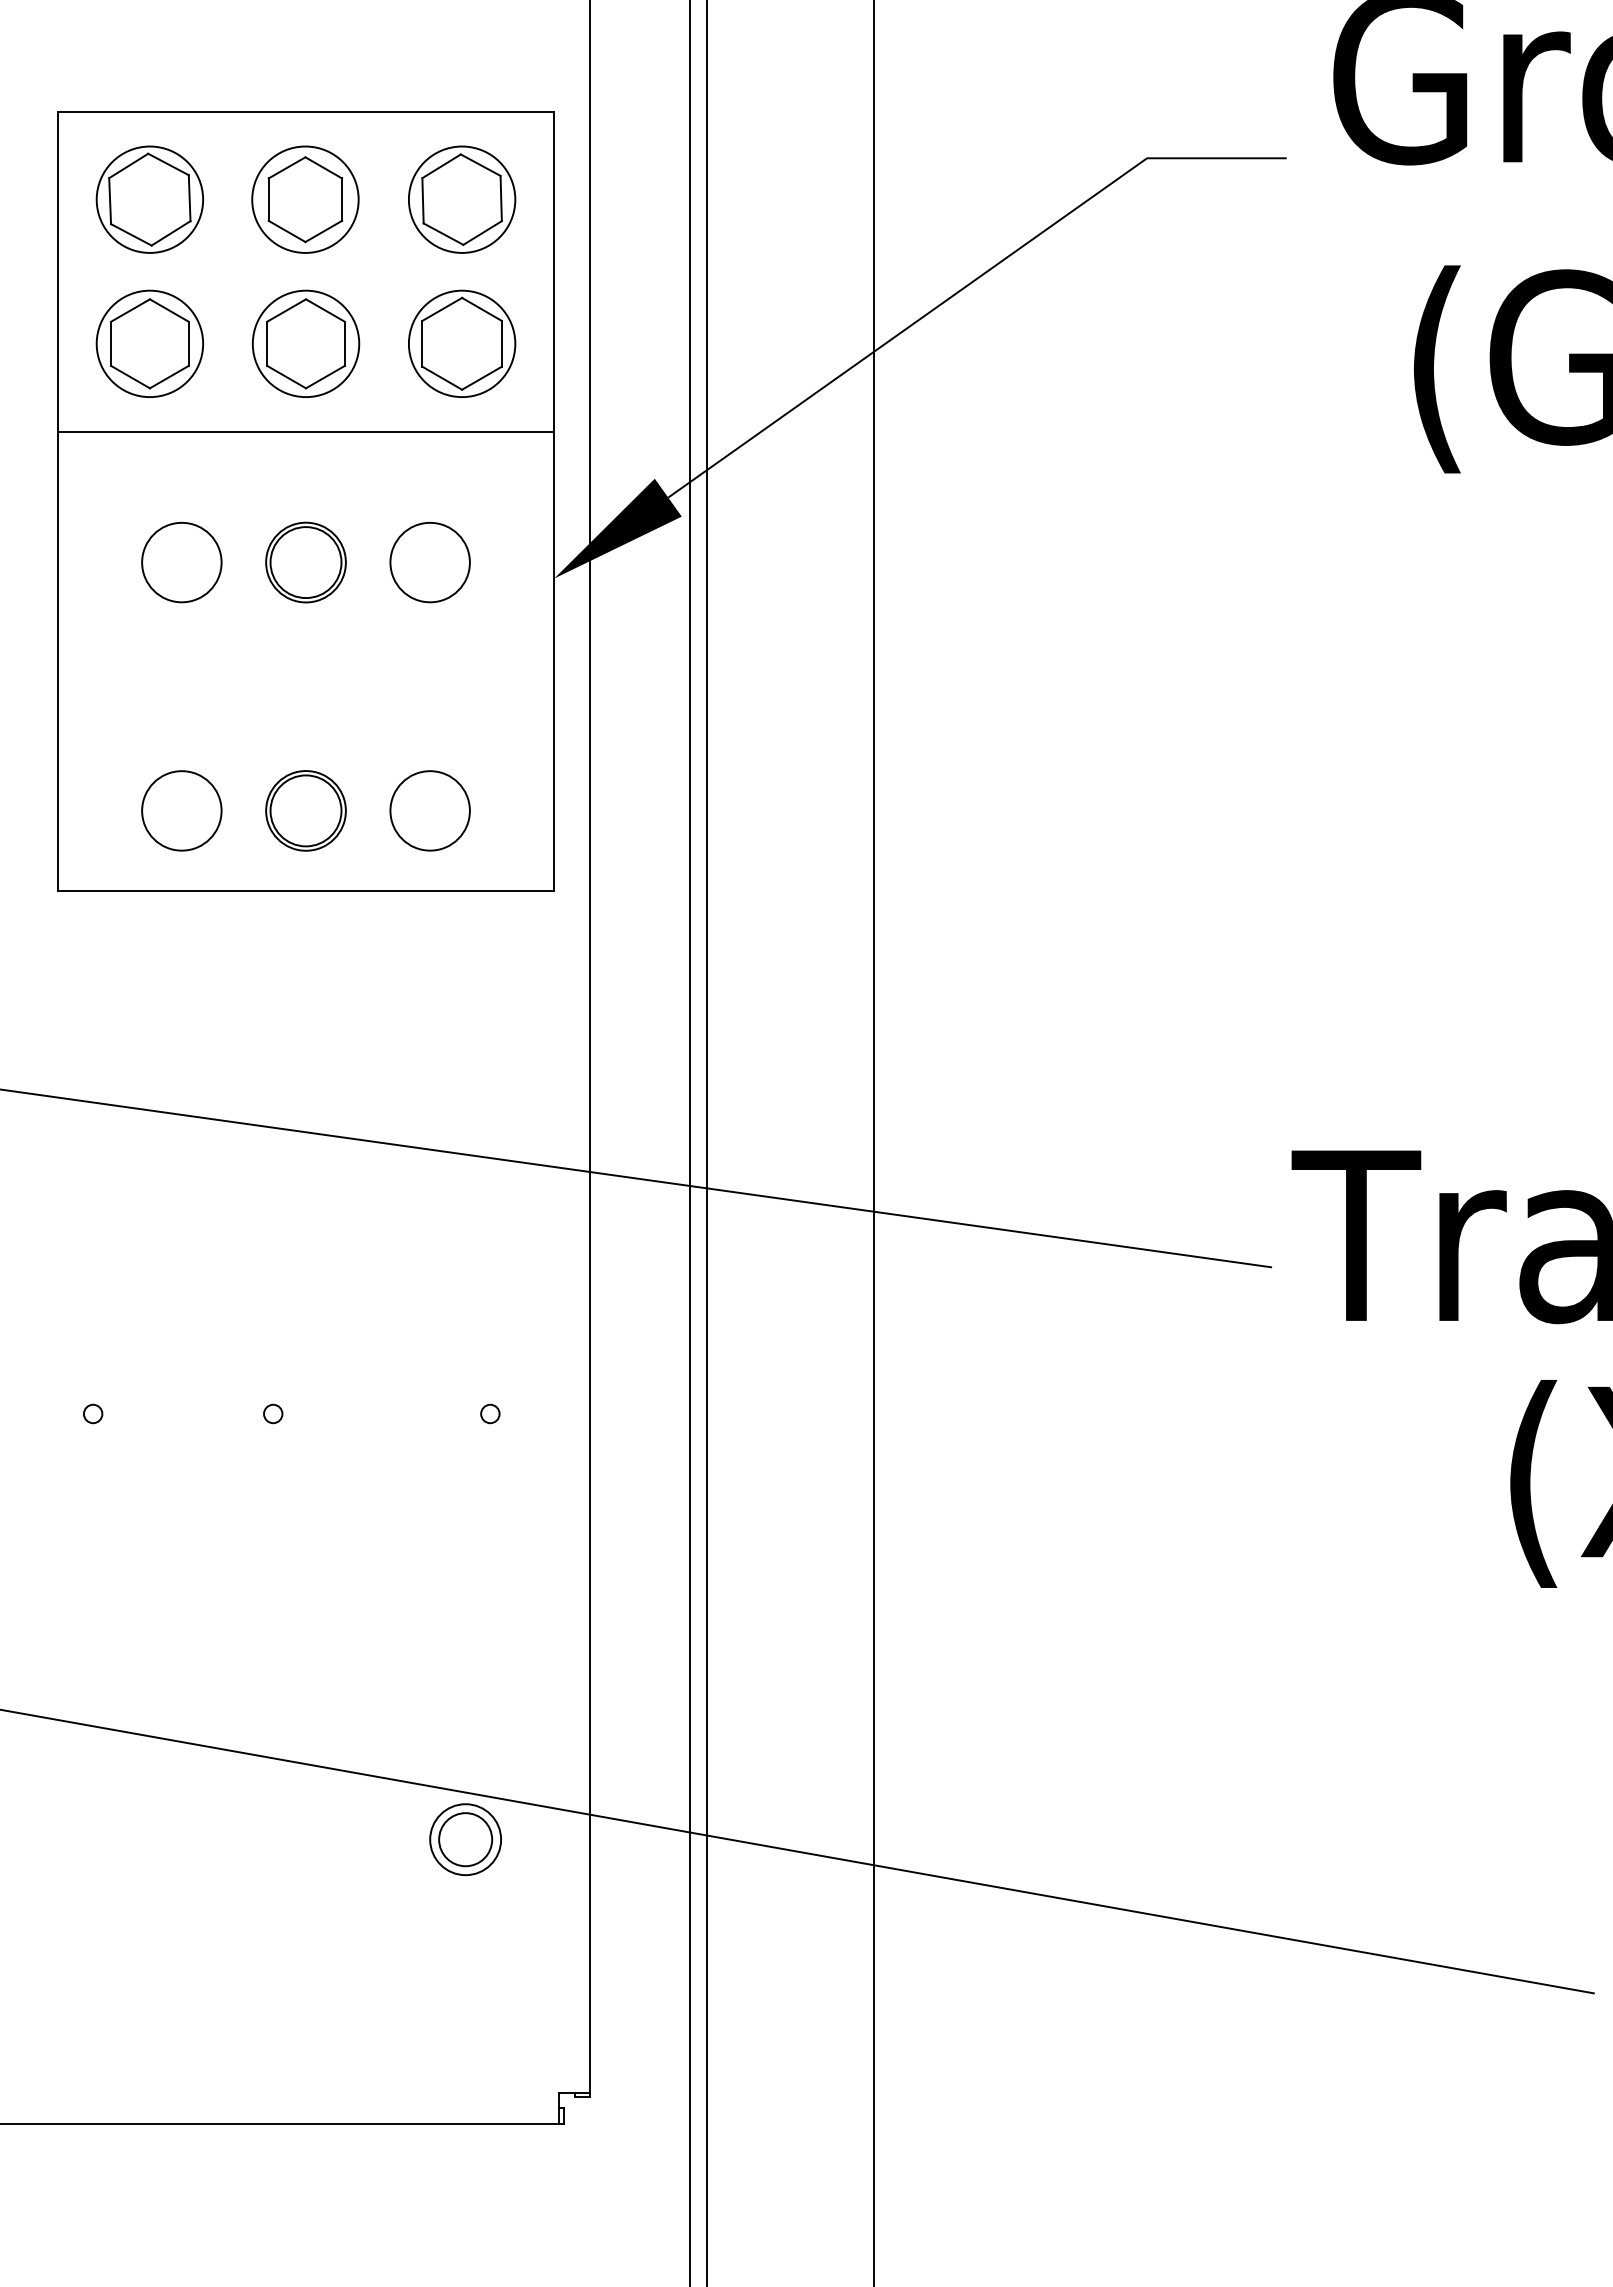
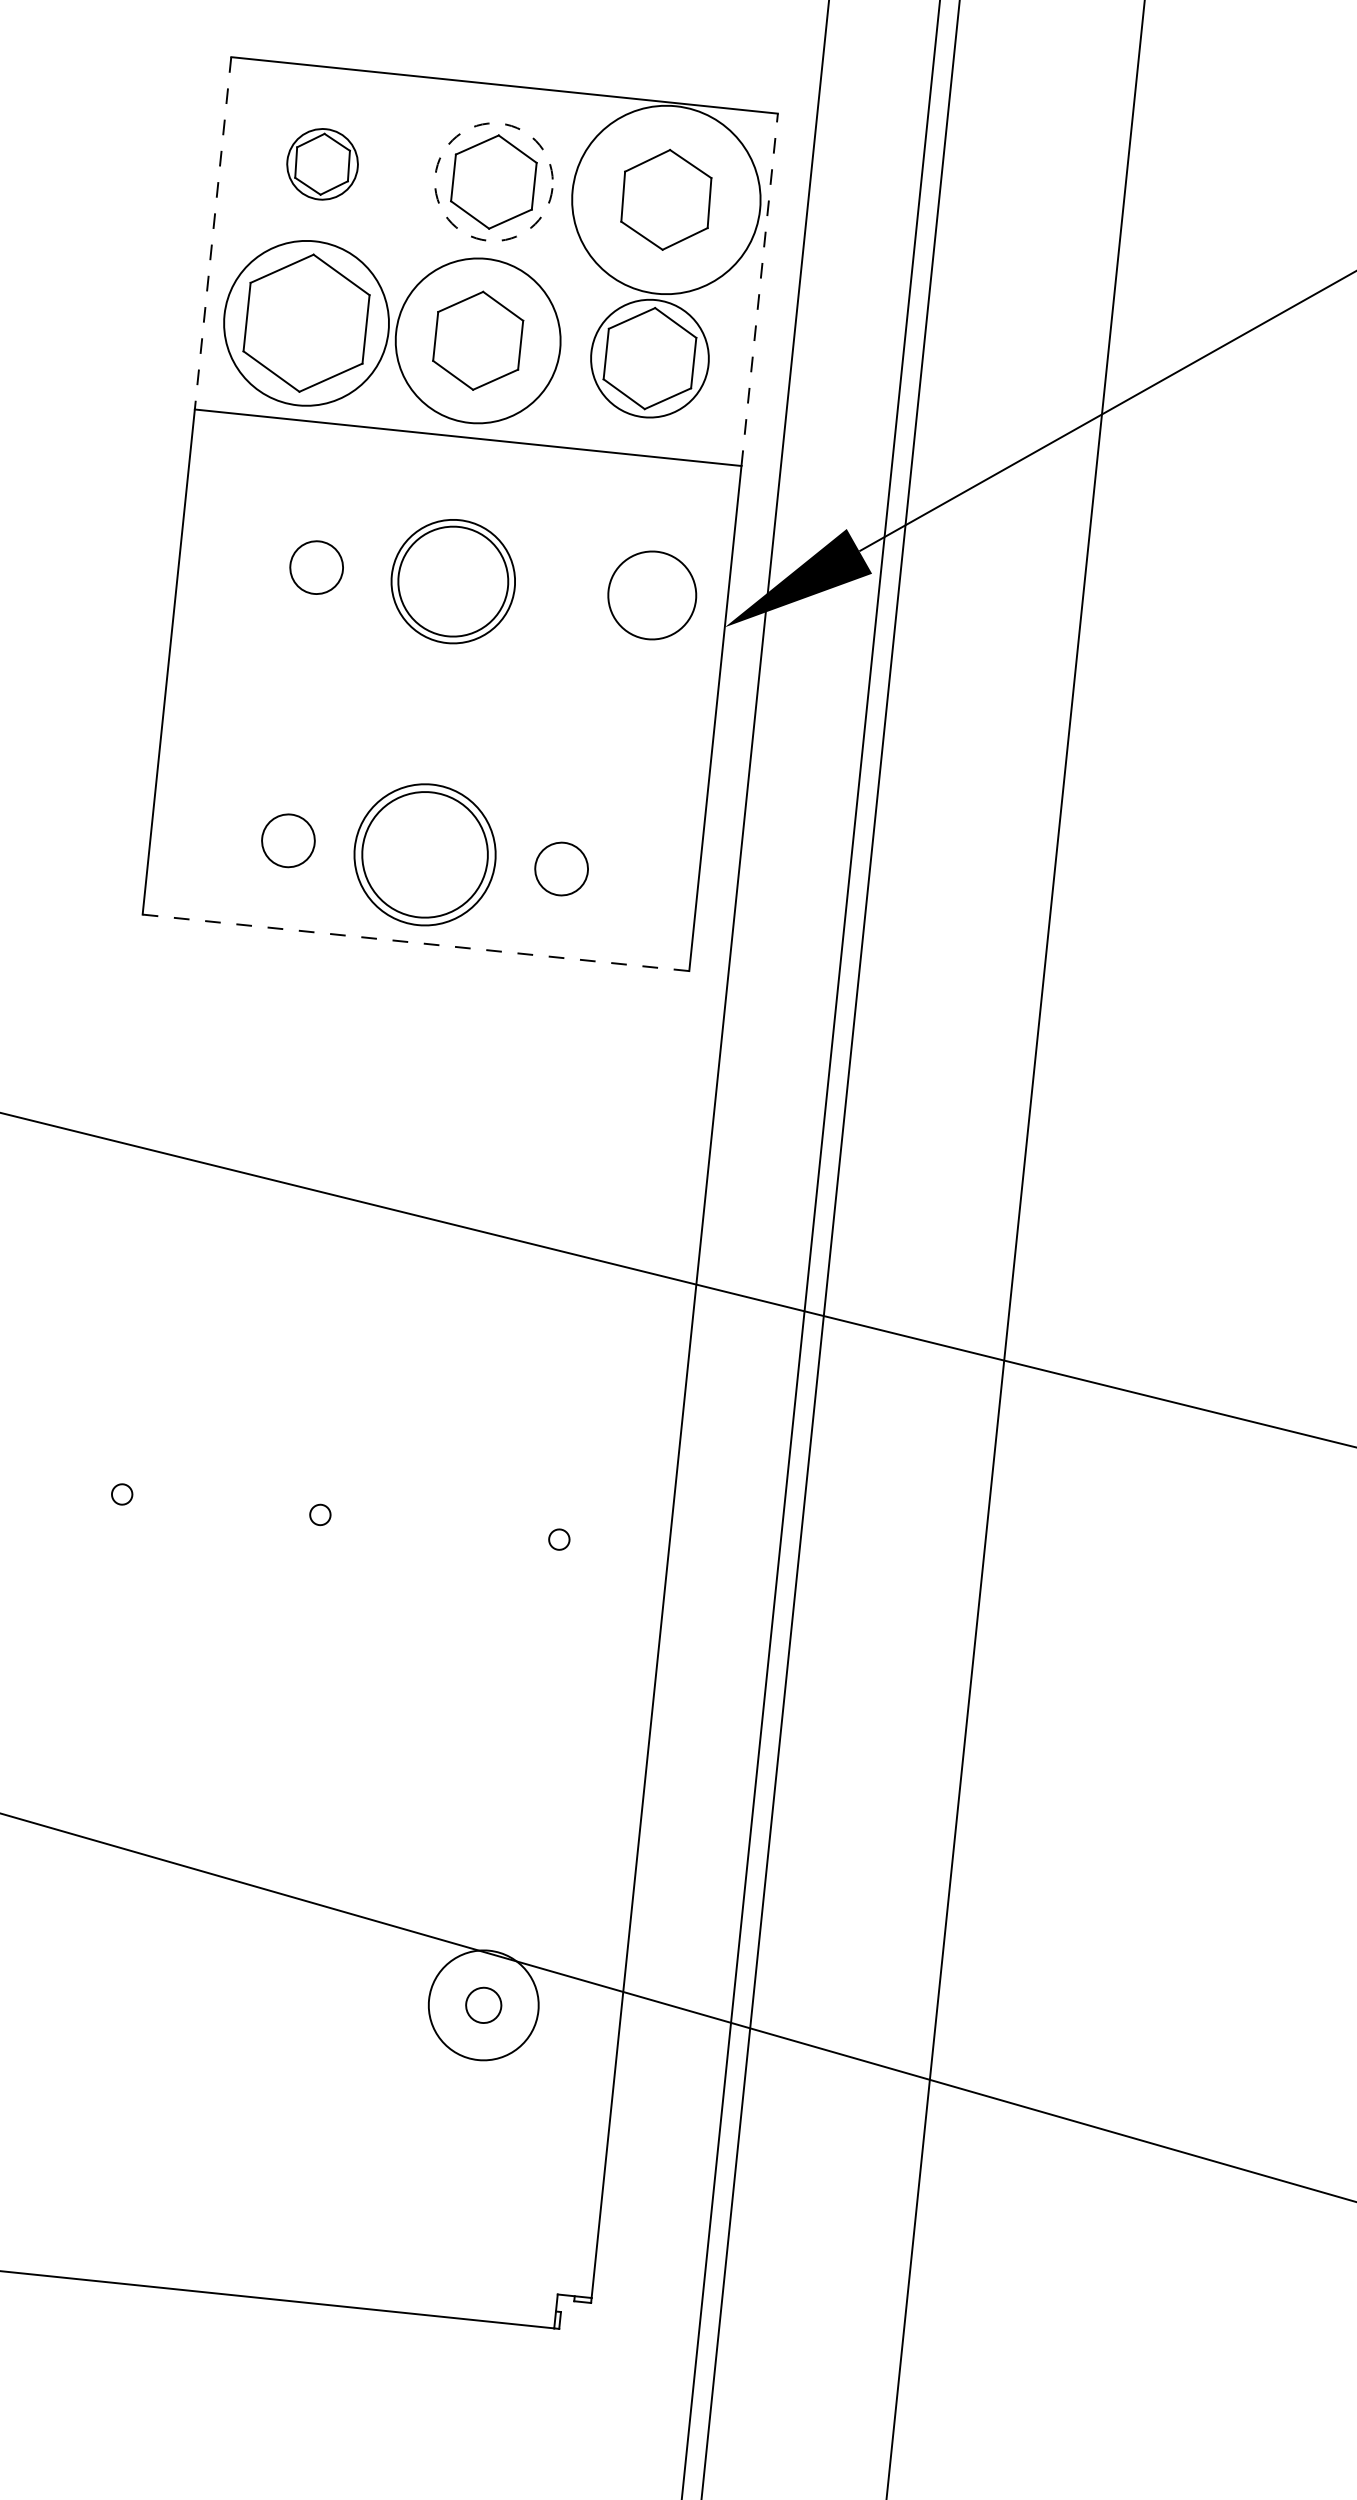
part: (149, 199) -> (322, 164), size x0.6
circle: (305, 199) -> (494, 181), solid -> dashed
circle: (461, 199) -> (665, 199), size x1.6
line: (554, 271) -> (759, 289), solid -> dashed
line: (57, 272) -> (212, 234), solid -> dashed
part: (149, 343) -> (305, 322), size x1.4
circle: (305, 343) -> (477, 340), size x1.4
circle: (181, 562) -> (316, 567), size x0.6
part: (305, 562) -> (452, 581), size x1.4
circle: (429, 562) -> (651, 595), moved
circle: (181, 810) -> (288, 840), size x0.6
part: (305, 810) -> (424, 854), size x1.6
circle: (429, 810) -> (561, 868), size x0.6
line: (306, 890) -> (416, 942), solid -> dashed
circle: (465, 1839) -> (483, 2005), size x0.6
circle: (465, 1839) -> (483, 2005), size x1.4

